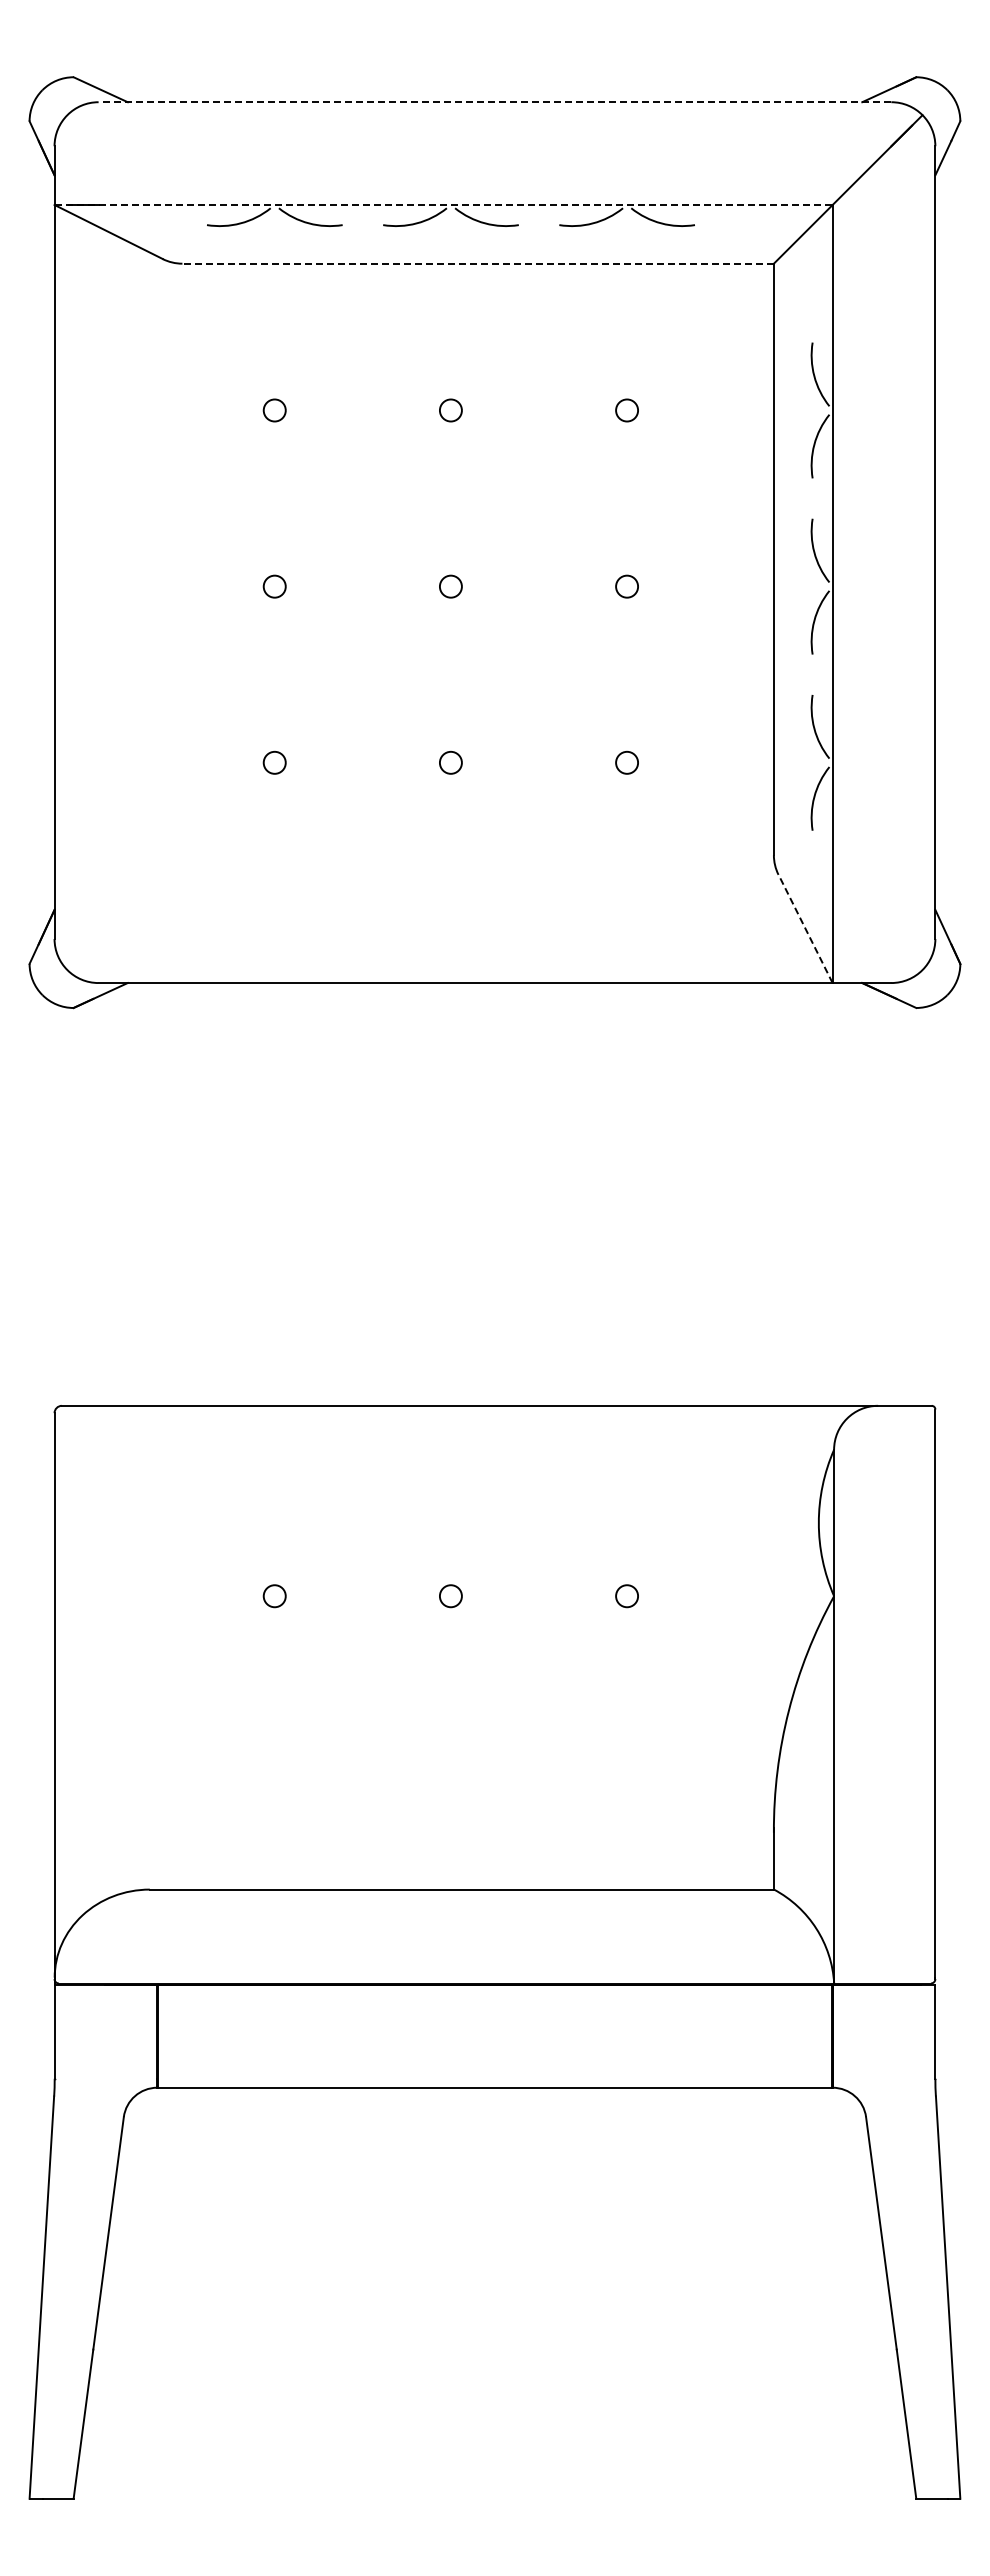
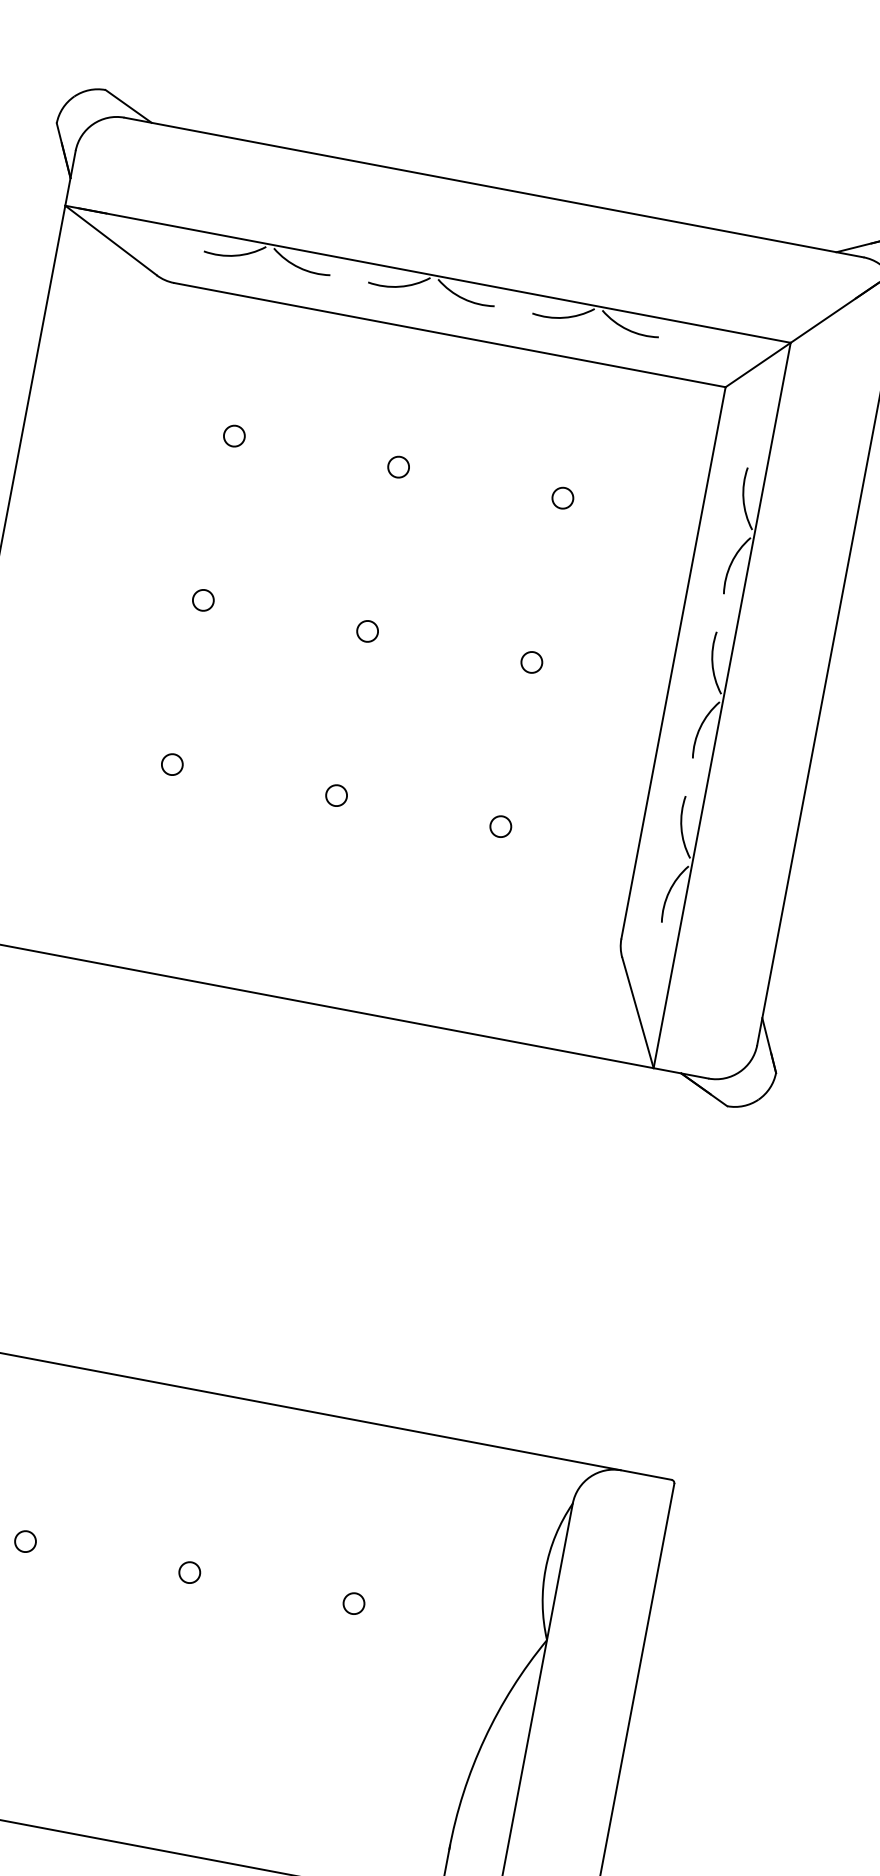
line: (494, 102) -> (493, 187), dashed -> solid
line: (444, 204) -> (428, 273), dashed -> solid
line: (478, 263) -> (450, 334), dashed -> solid
line: (805, 928) -> (637, 1012), dashed -> solid

